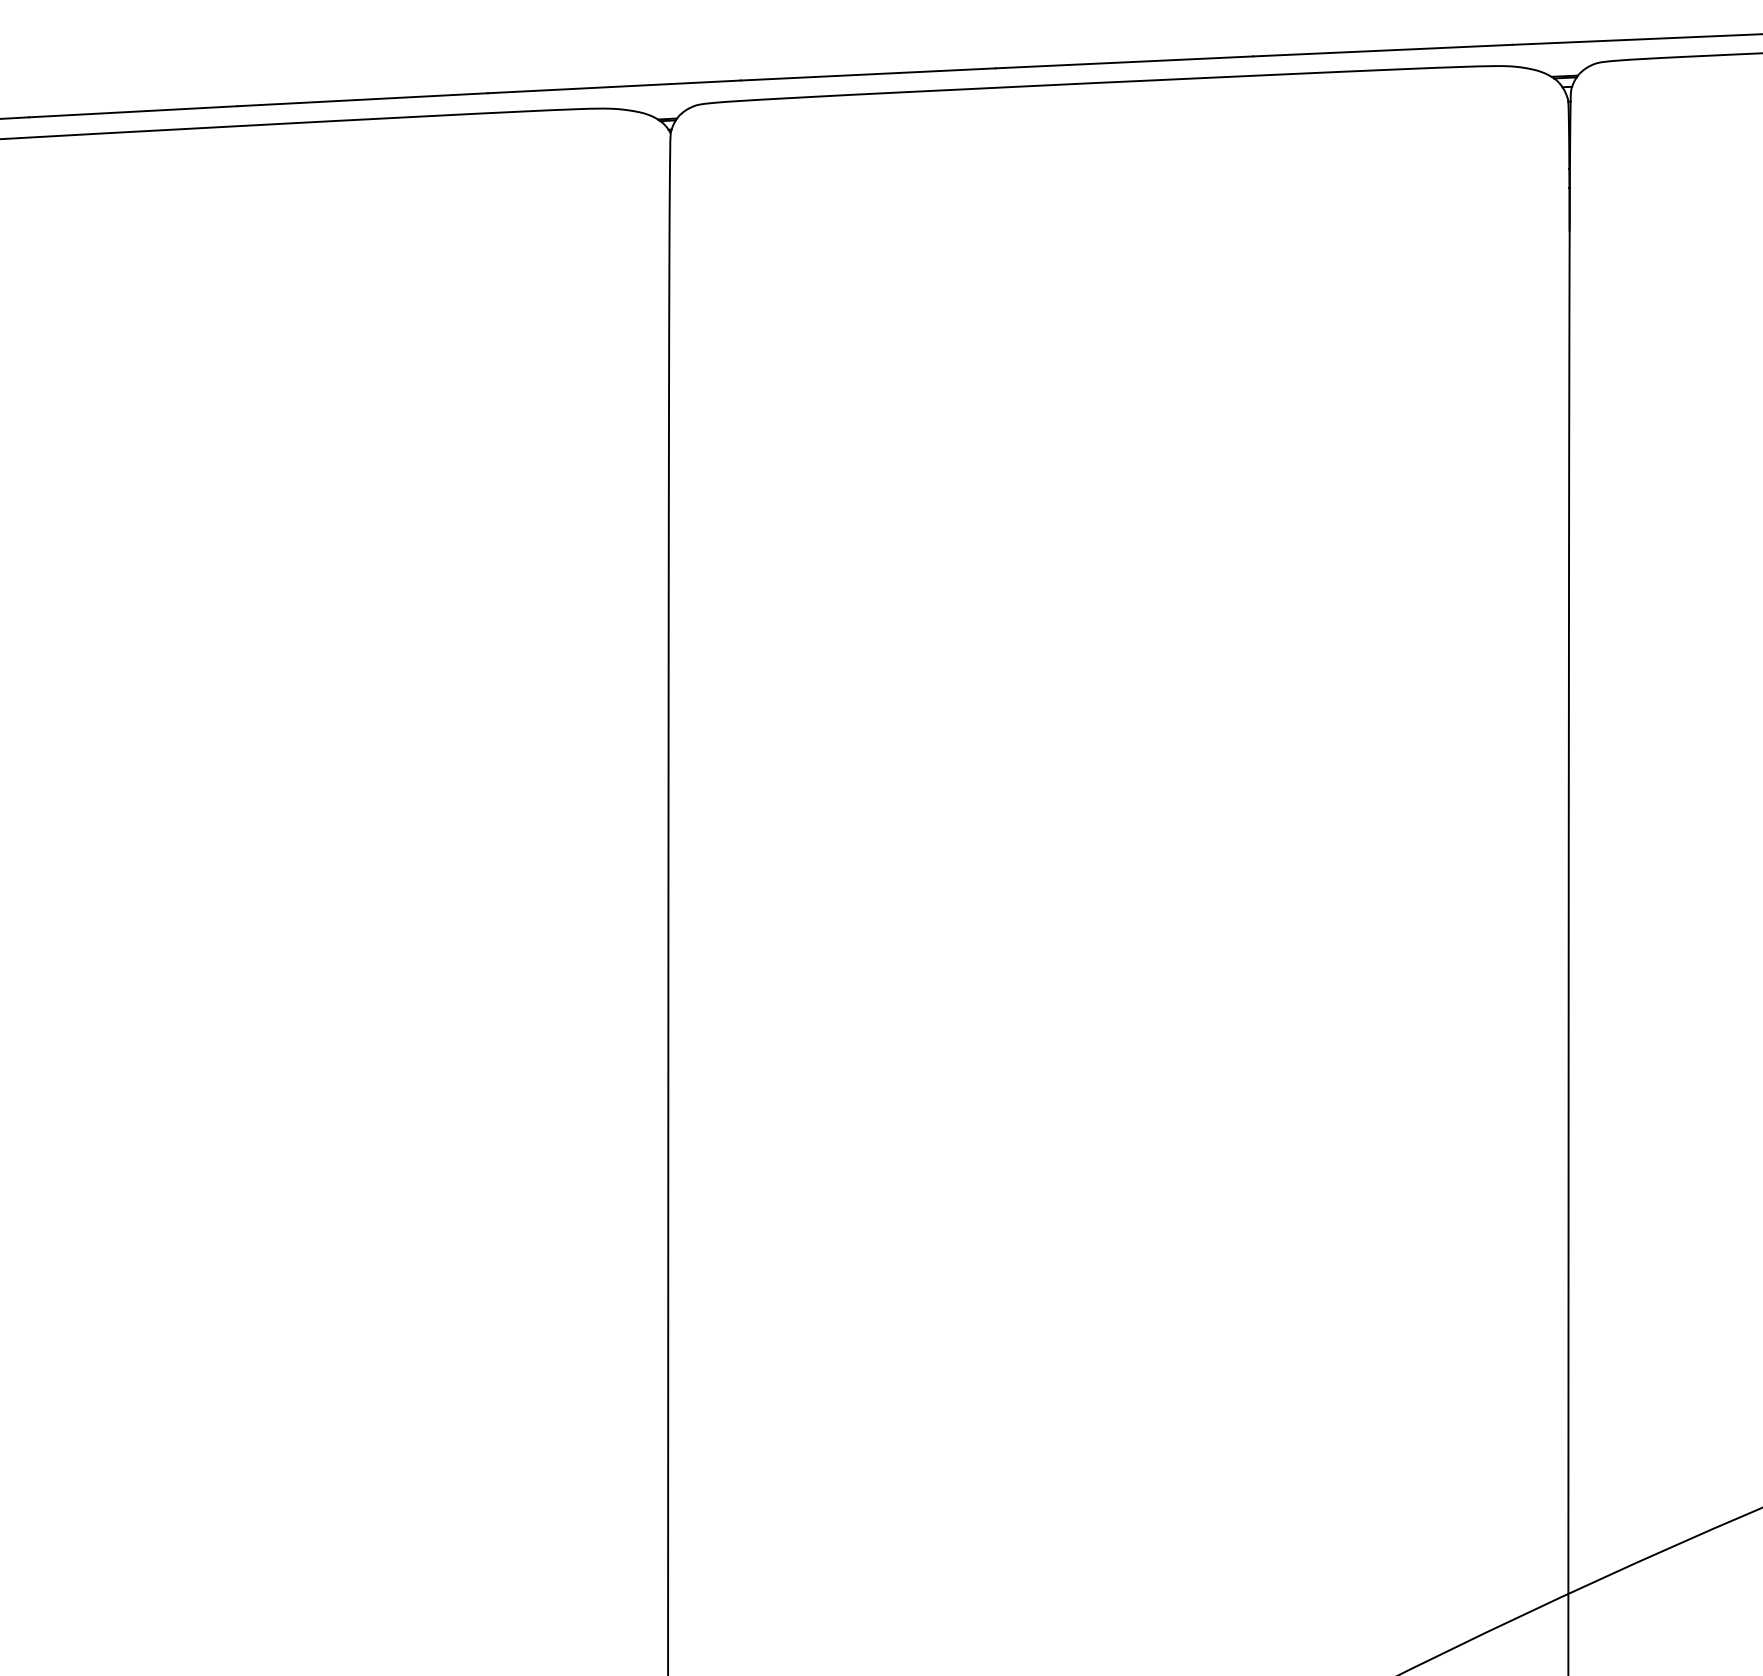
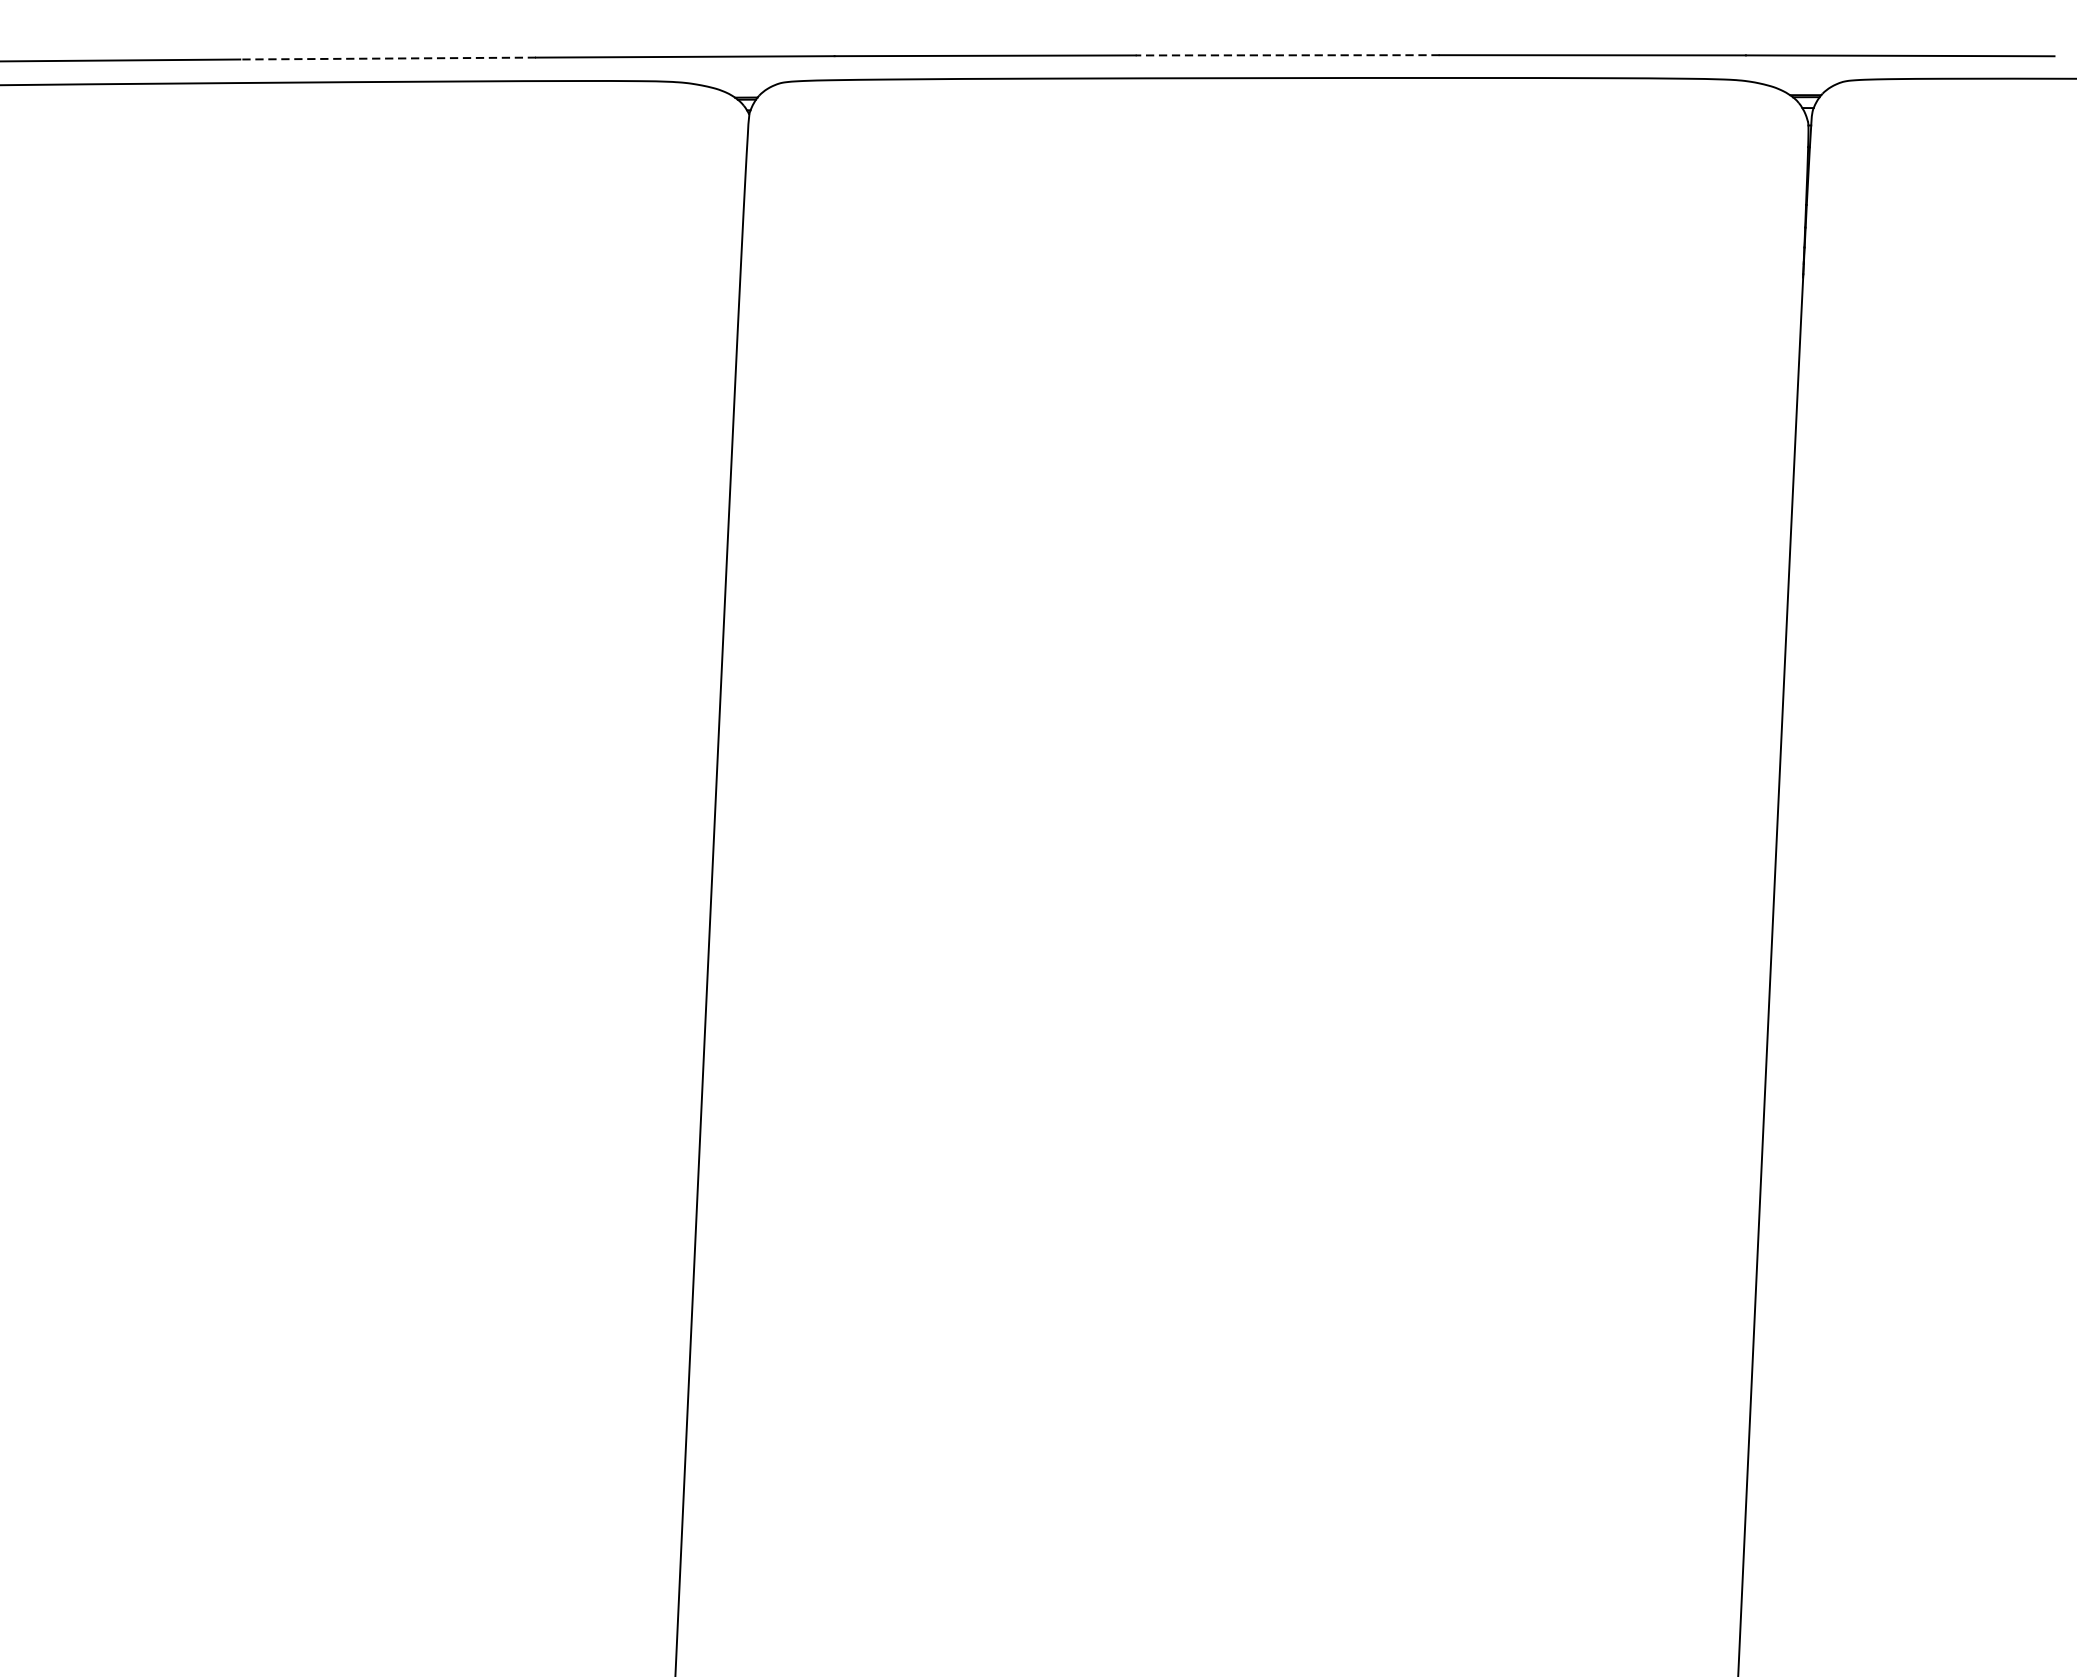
line: (1124, 62) -> (1287, 55), solid -> dashed
line: (362, 99) -> (388, 58), solid -> dashed

